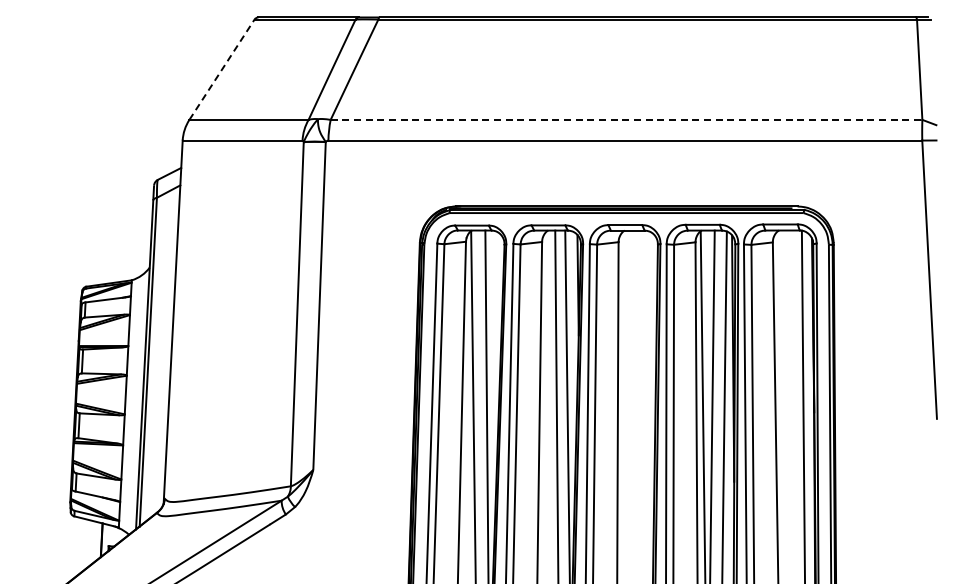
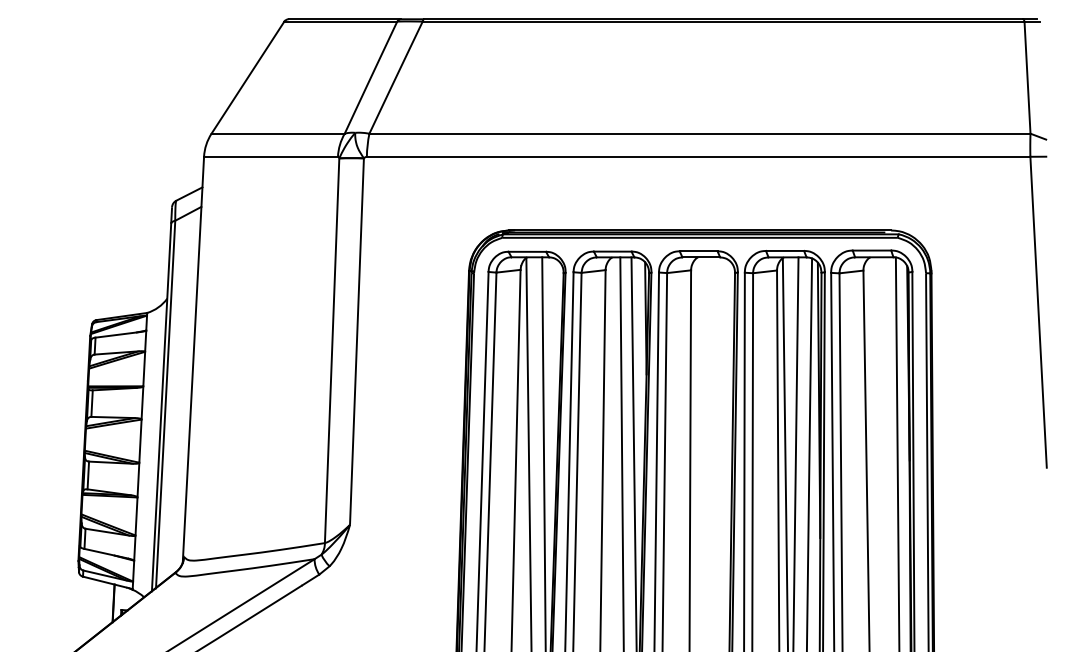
line: (221, 69) -> (247, 77), dashed -> solid
line: (626, 119) -> (699, 133), dashed -> solid

